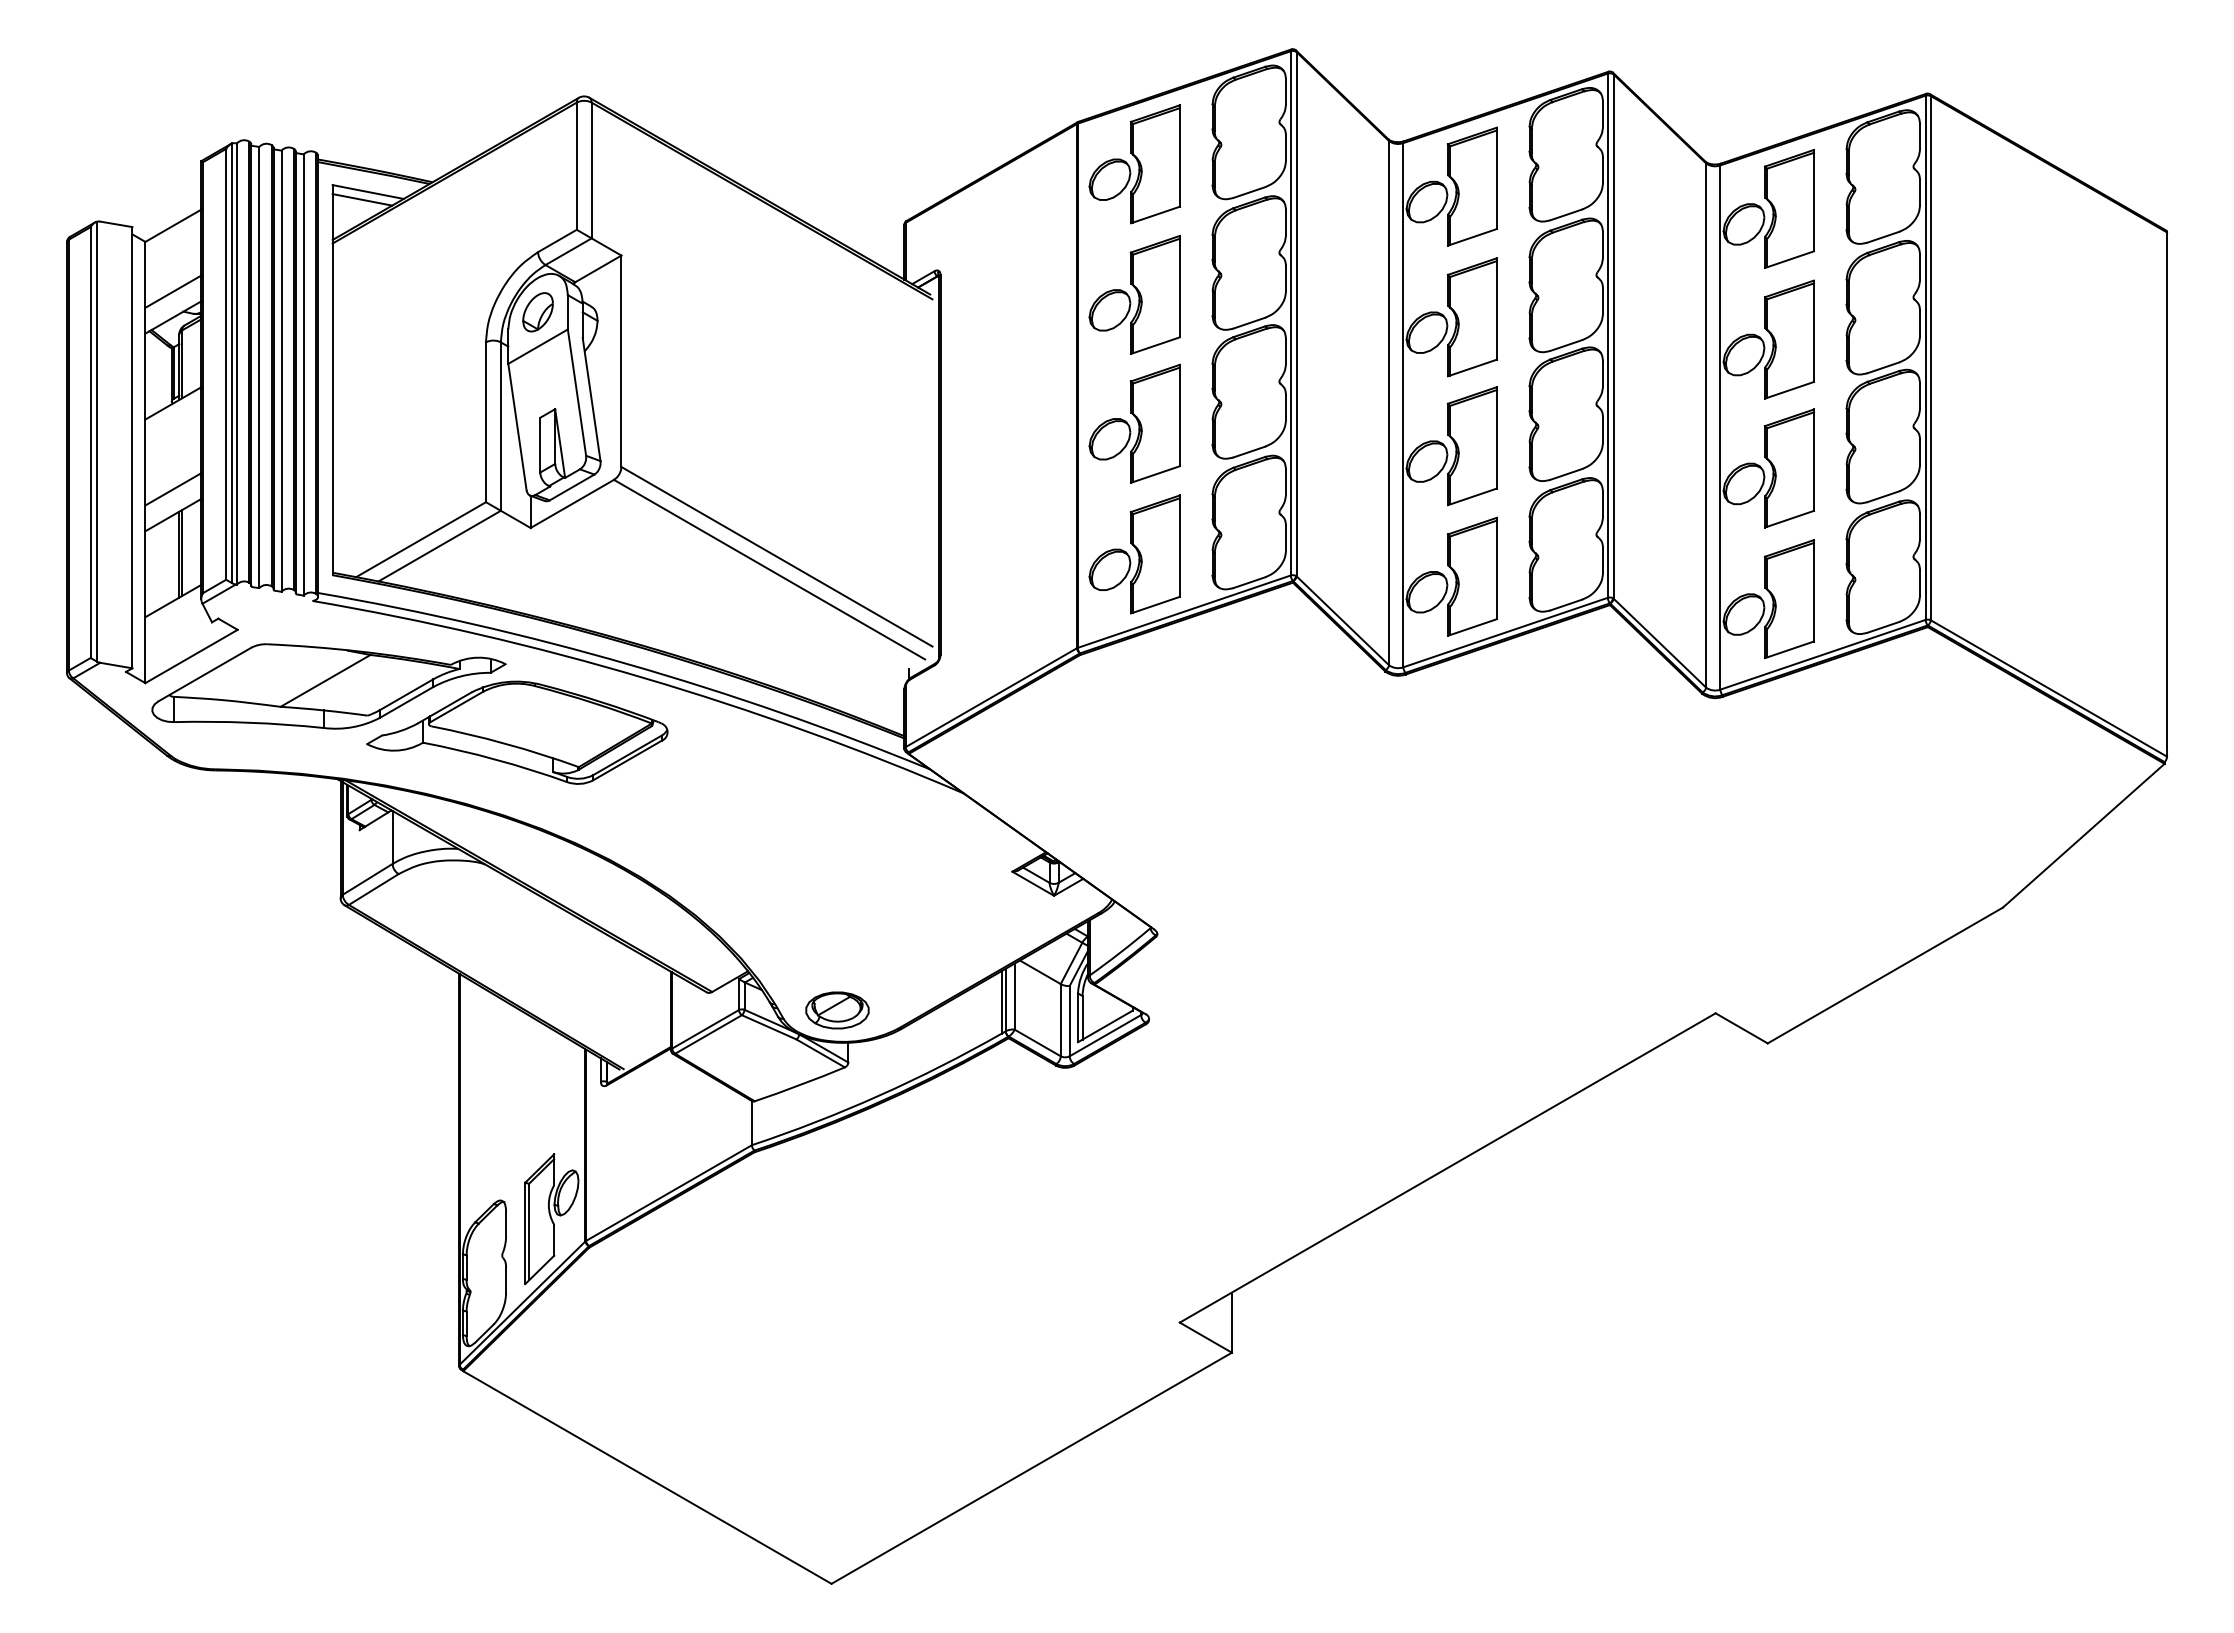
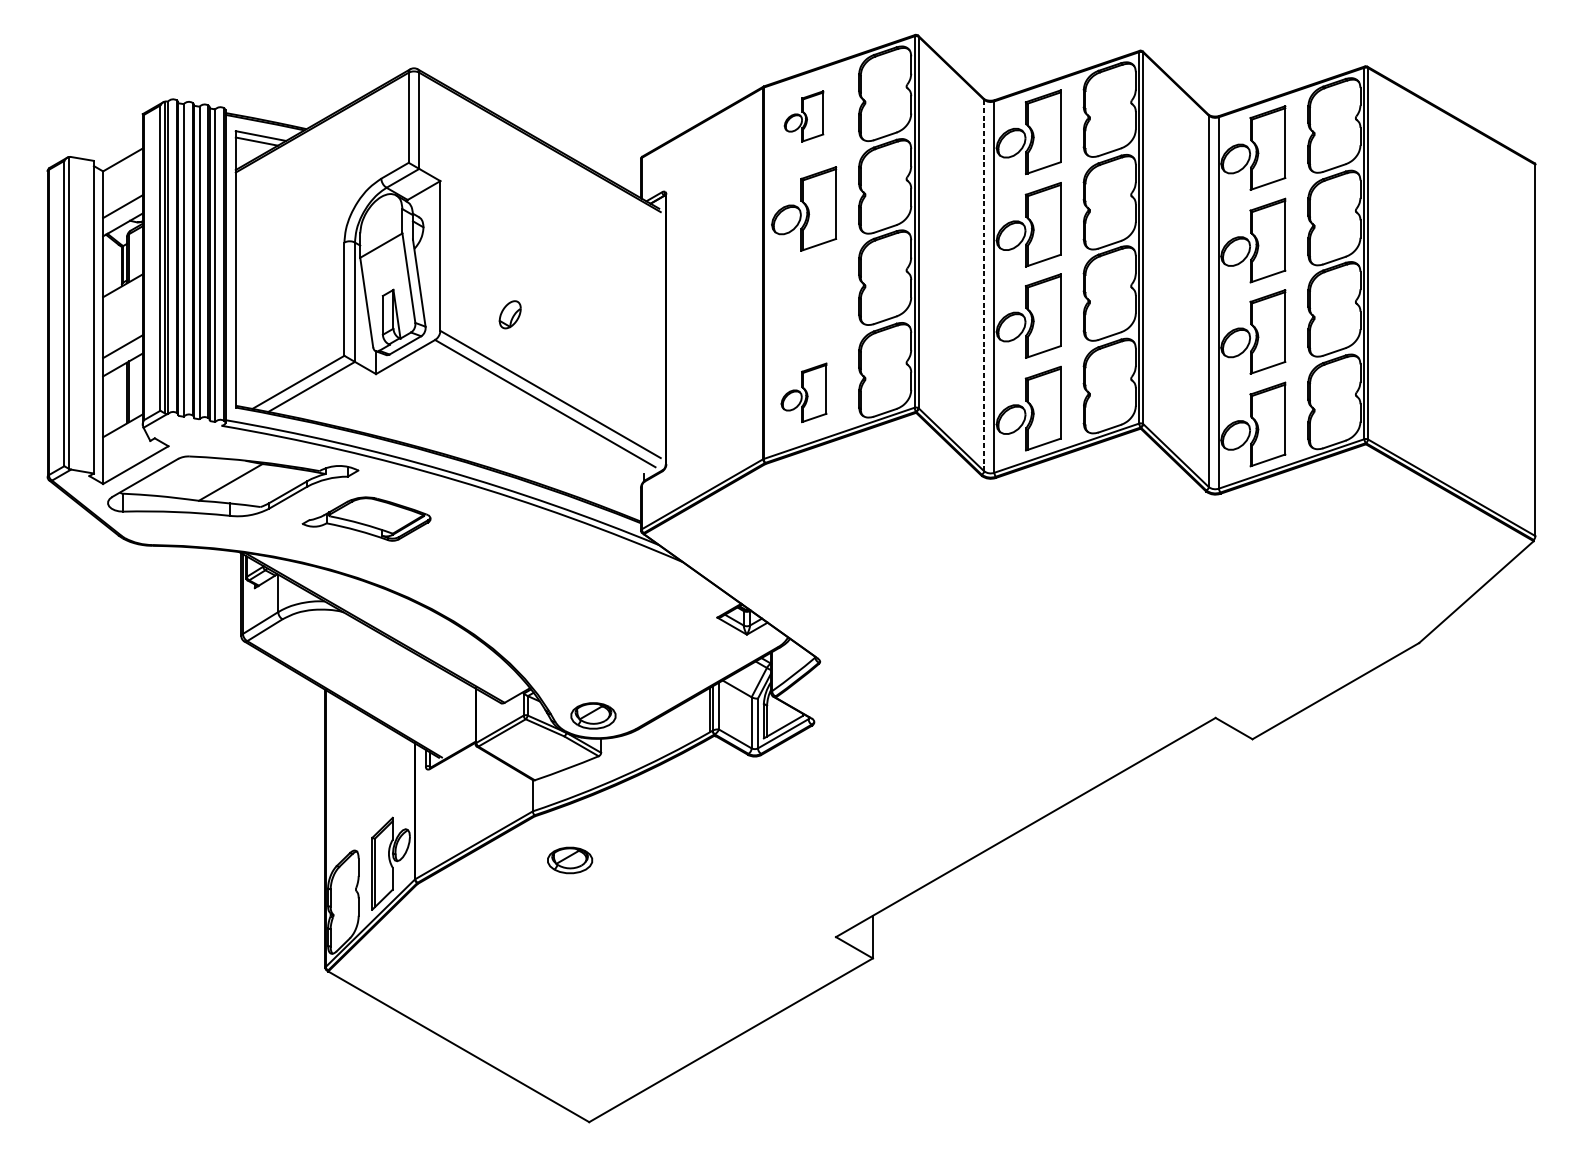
part: (1134, 164) -> (803, 116), size x0.6
part: (537, 312) -> (509, 314), moved
line: (1389, 402) -> (984, 285), solid -> dashed
part: (1134, 423) -> (803, 300), removed
part: (1134, 554) -> (803, 392), size x0.7
part: (517, 732) -> (366, 518), size x0.6
part: (804, 1214) -> (570, 860), added

